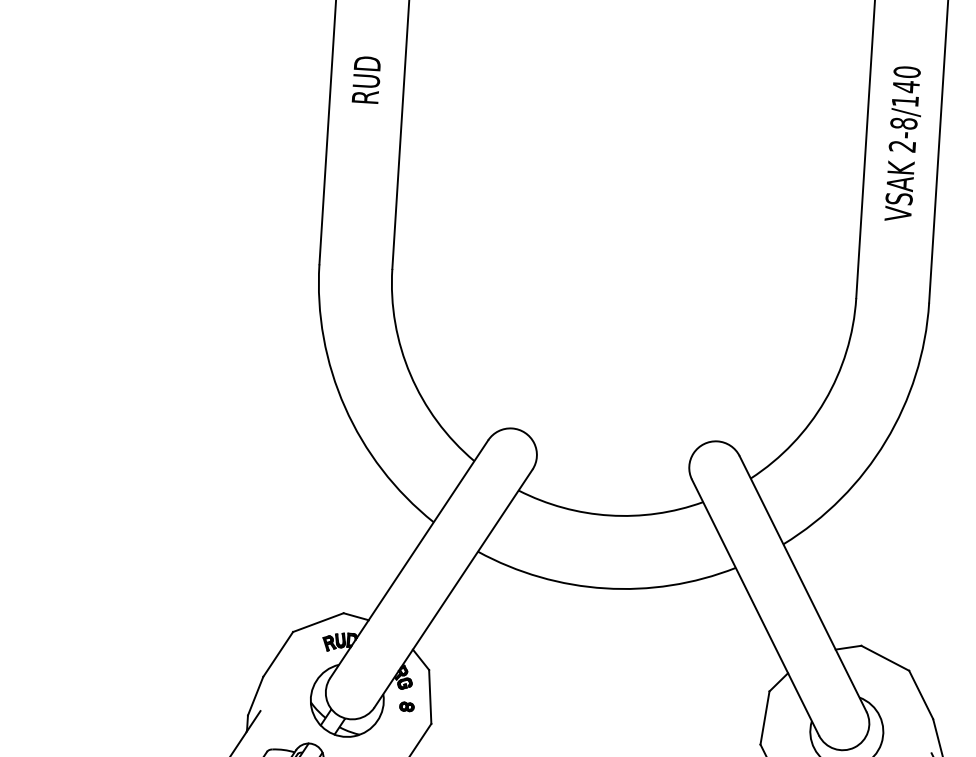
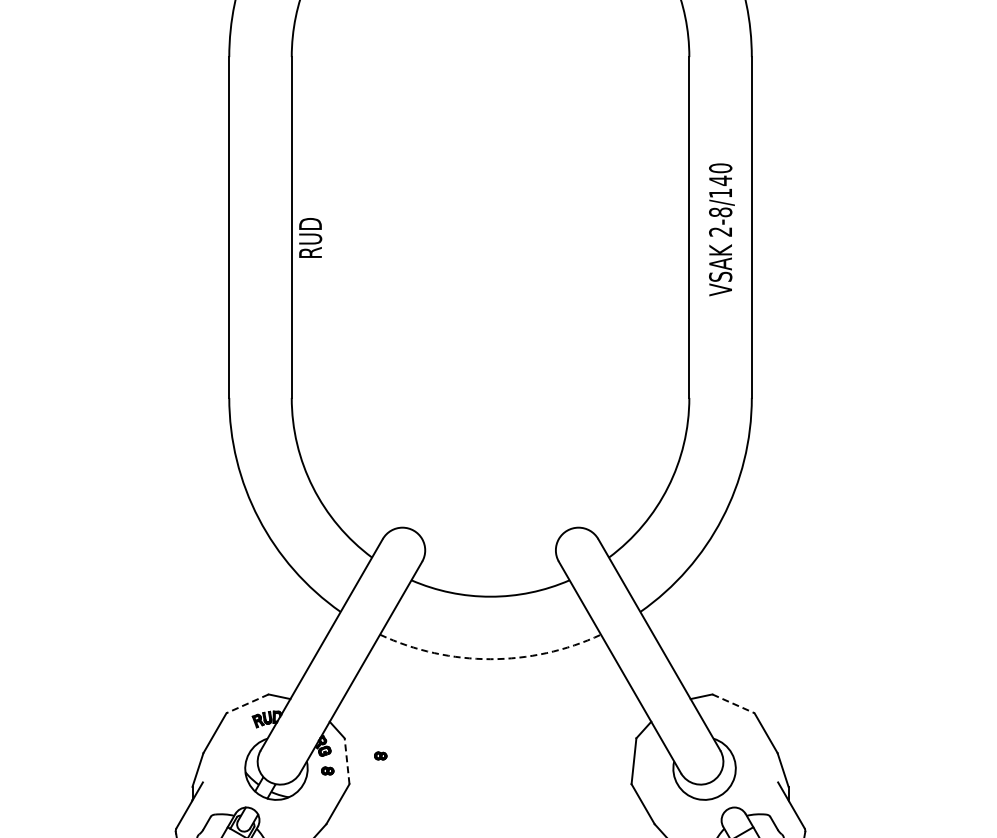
text: (366, 79) -> (310, 237), moved
text: (903, 143) -> (721, 229), moved
arc: (605, 588) -> (490, 659), solid -> dashed
line: (318, 623) -> (247, 704), solid -> dashed
line: (885, 659) -> (733, 704), solid -> dashed
part: (469, 692) -> (380, 755), added
line: (430, 696) -> (347, 760), solid -> dashed

